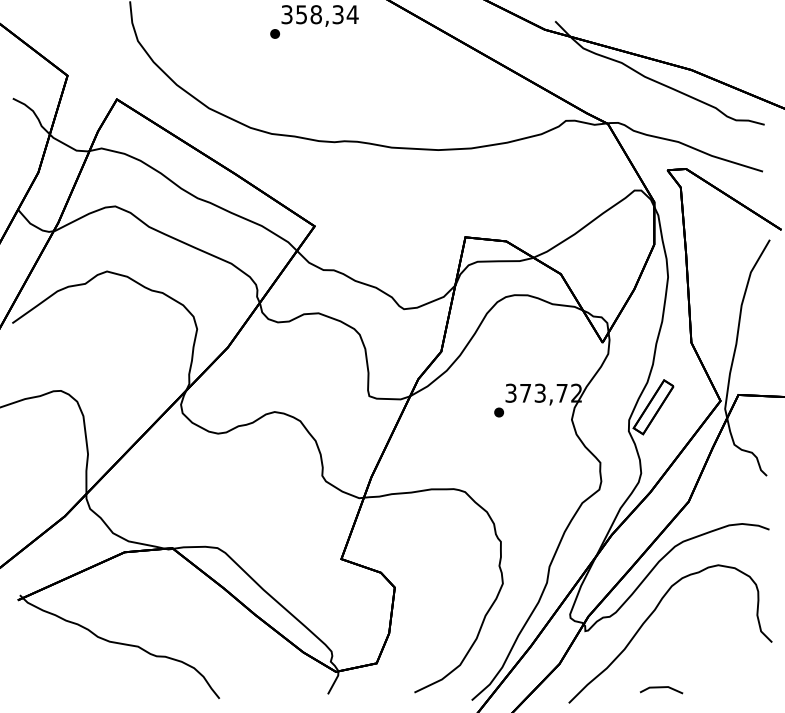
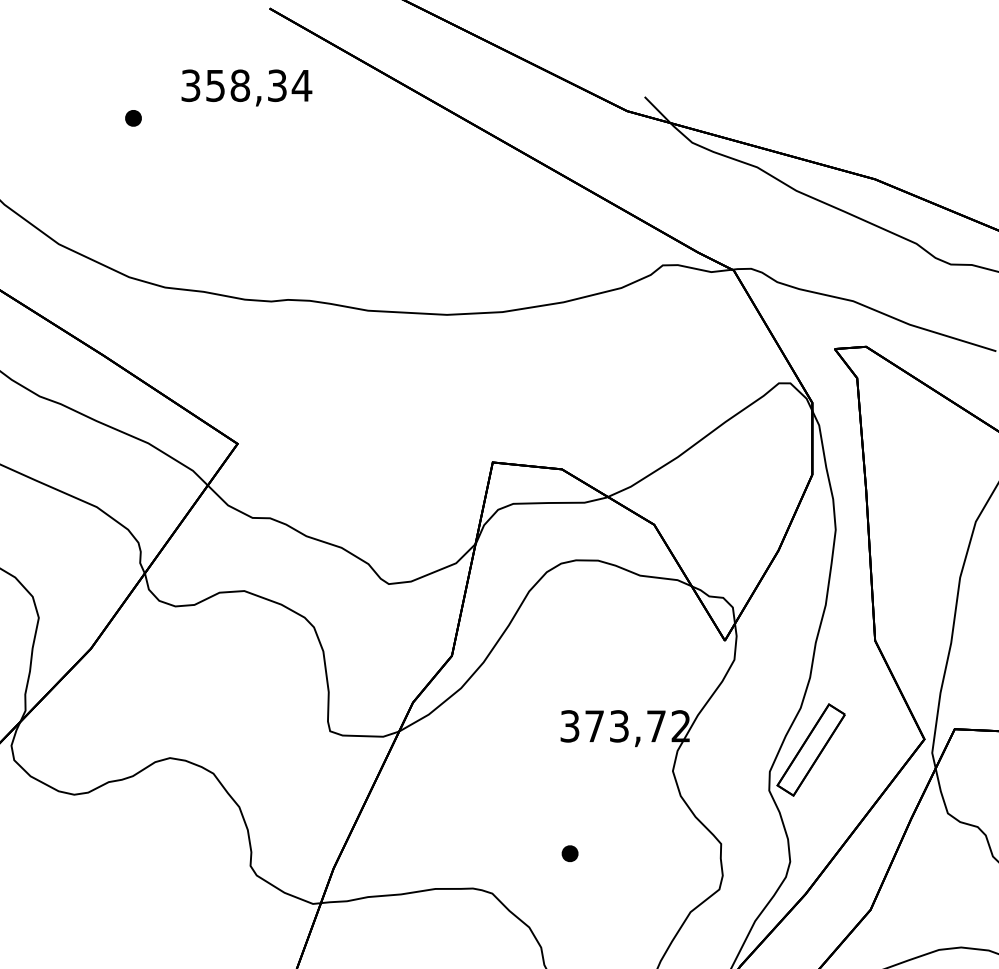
part: (274, 33) -> (132, 117), moved
part: (498, 412) -> (569, 853), moved

